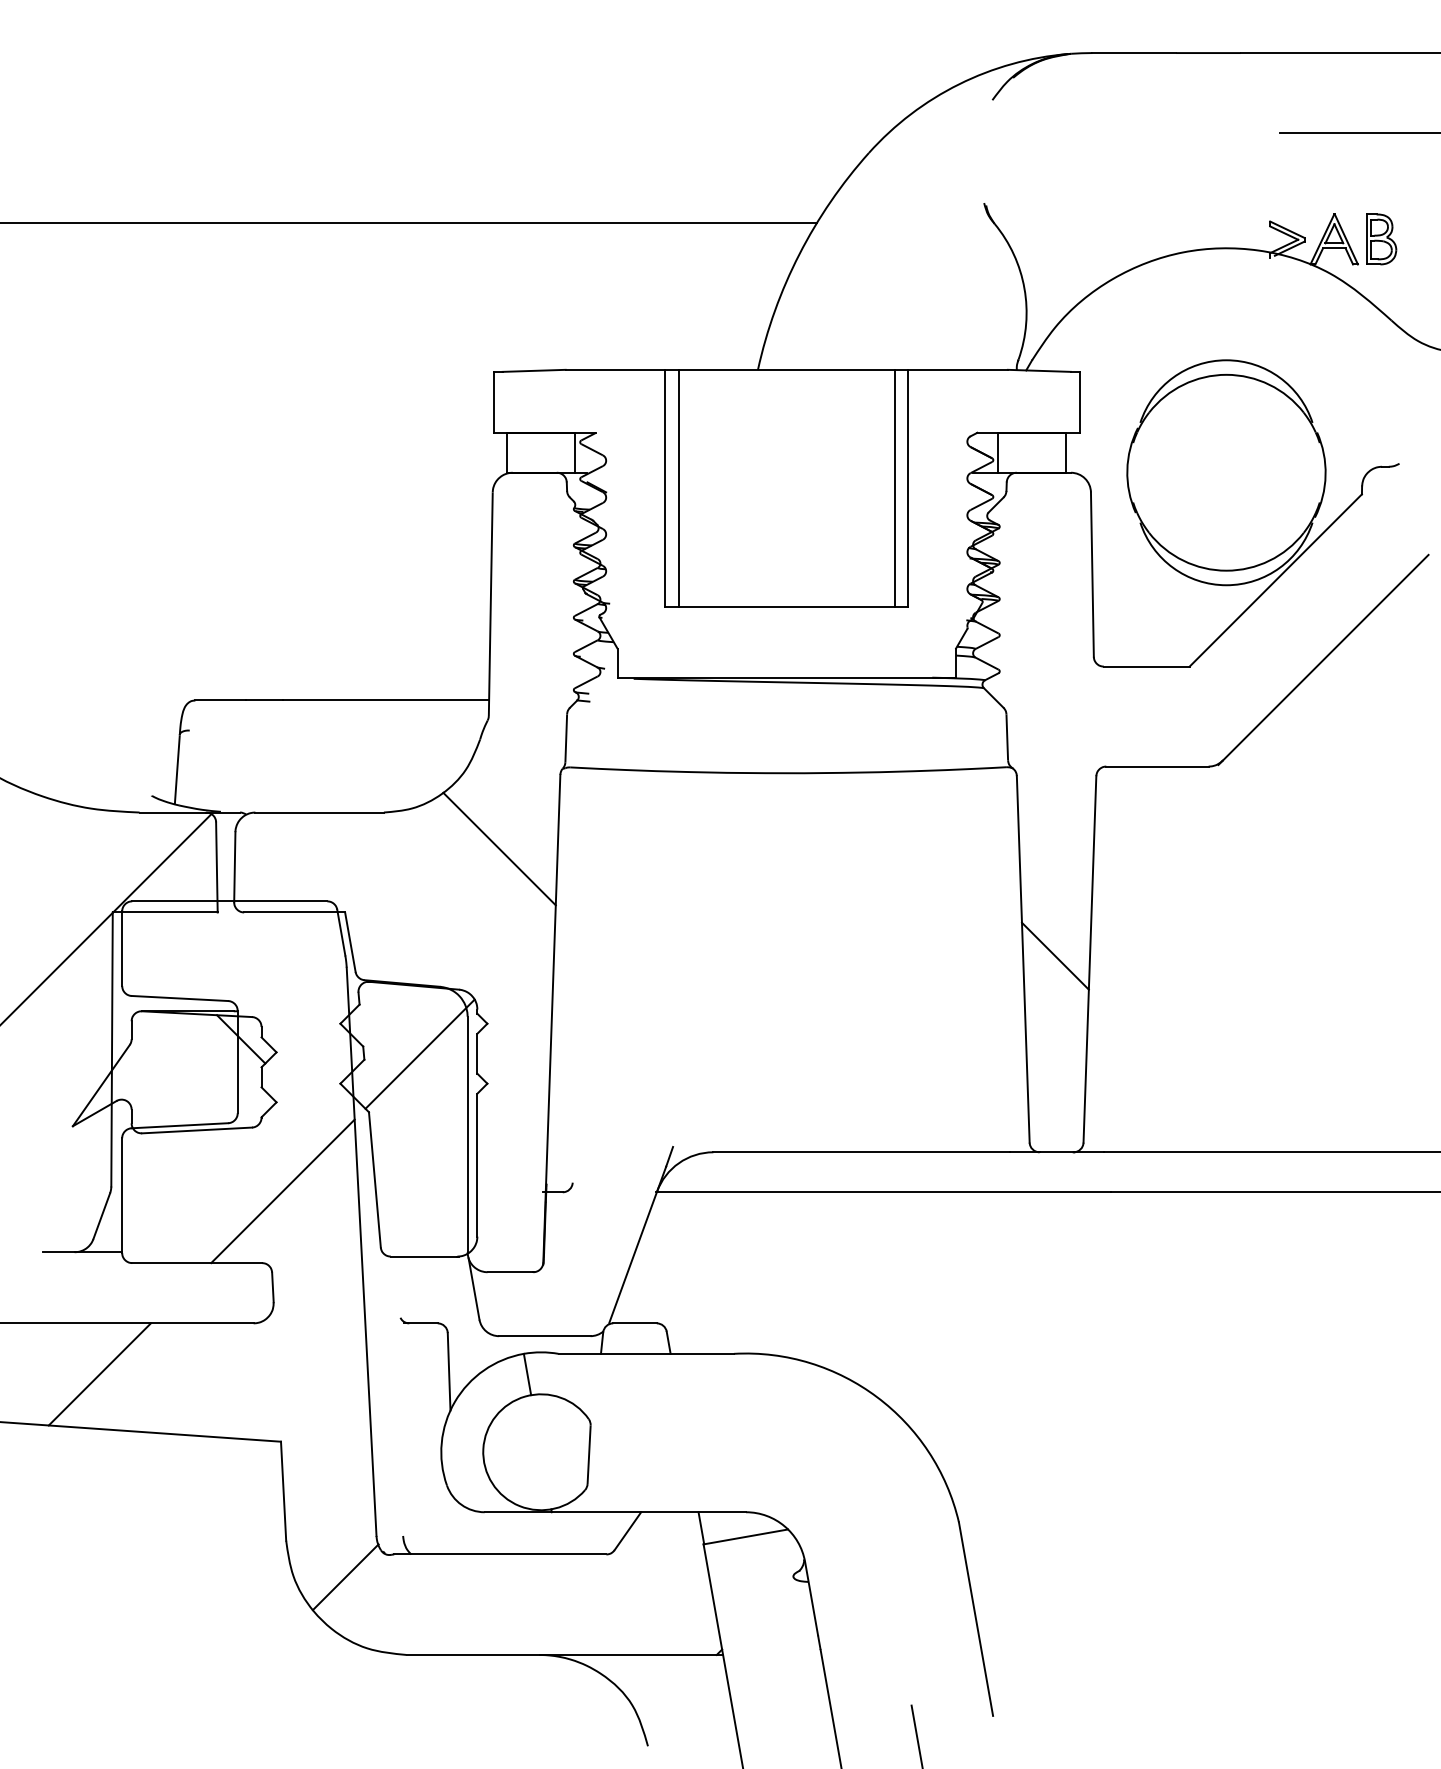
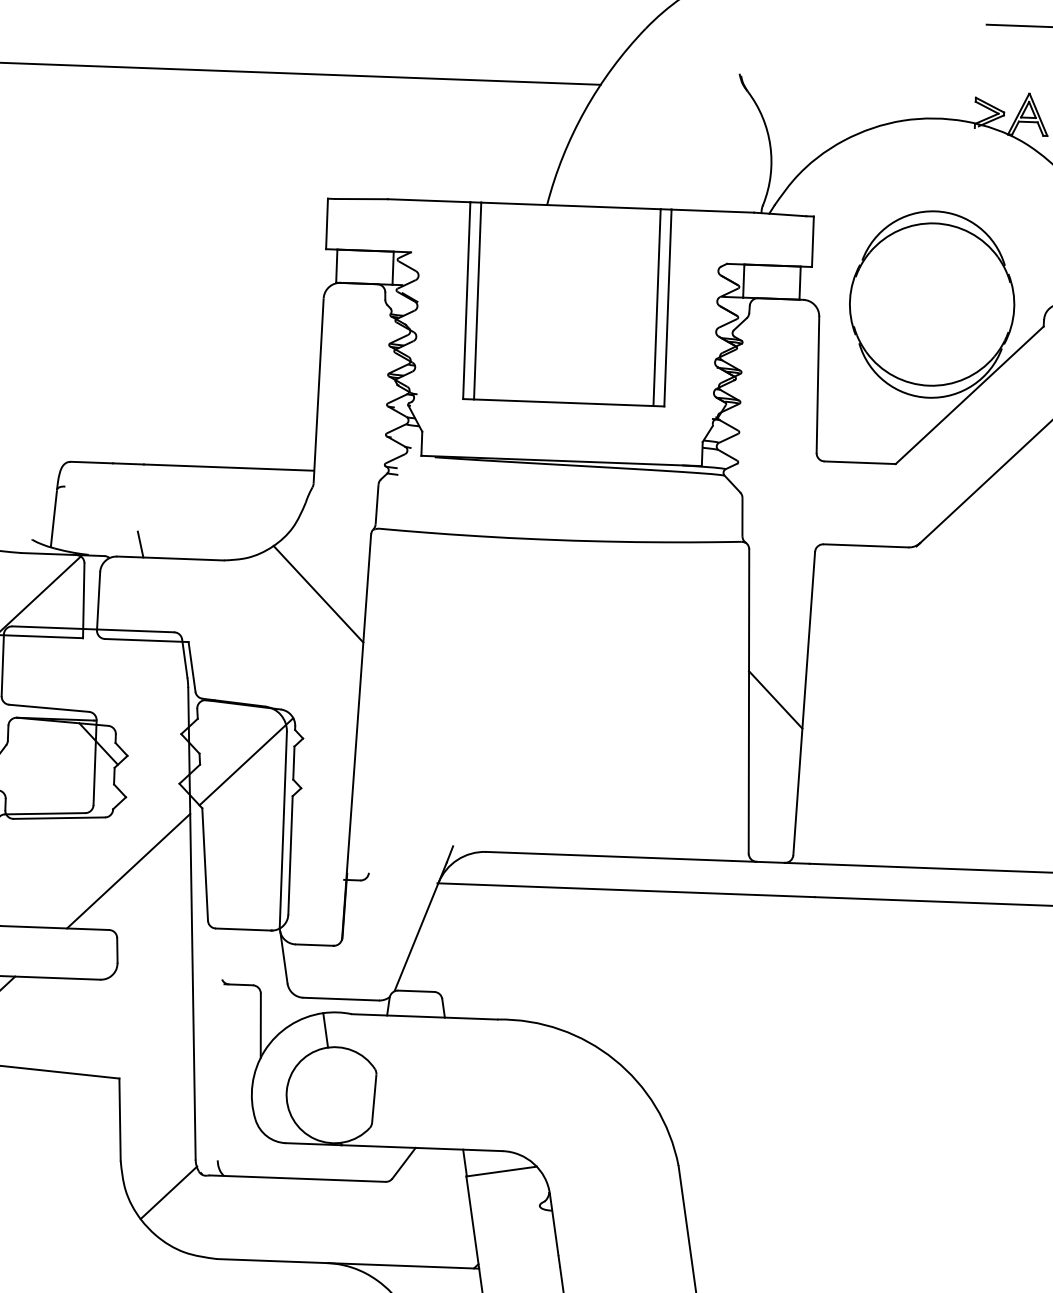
line: (282, 796) -> (140, 544), added

